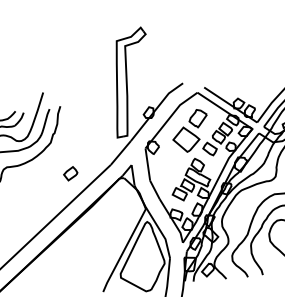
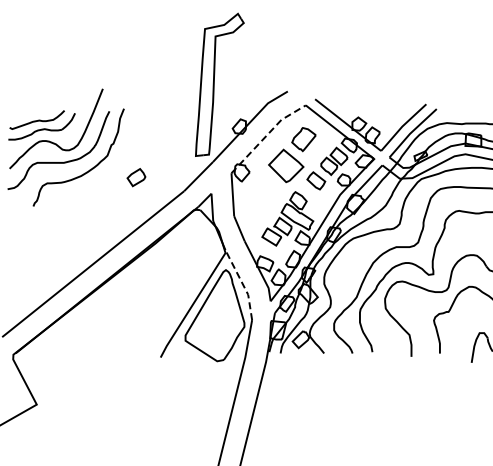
line: (169, 117) -> (266, 135), solid -> dashed
part: (70, 173) -> (136, 177), moved
line: (160, 231) -> (242, 284), solid -> dashed

